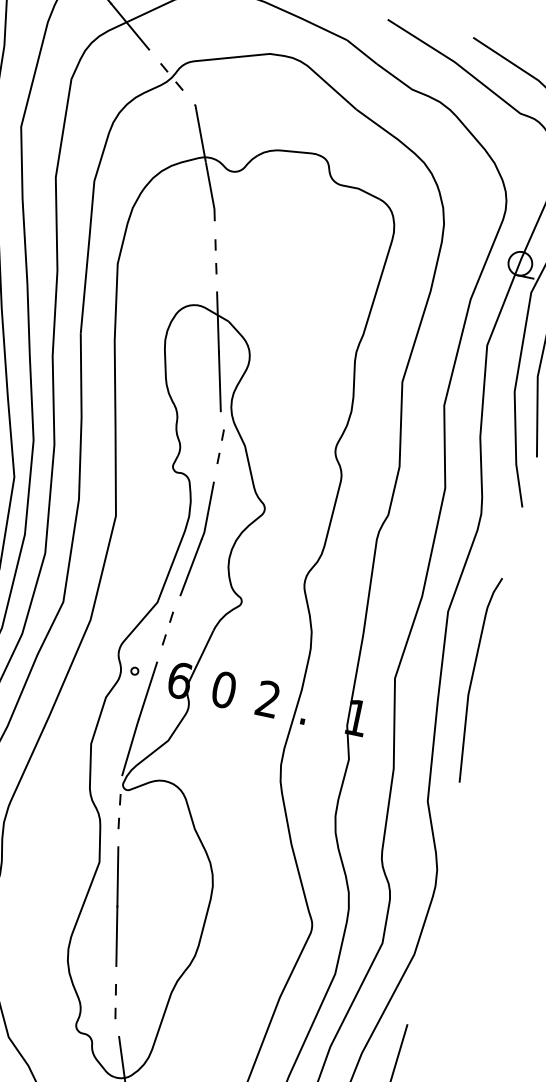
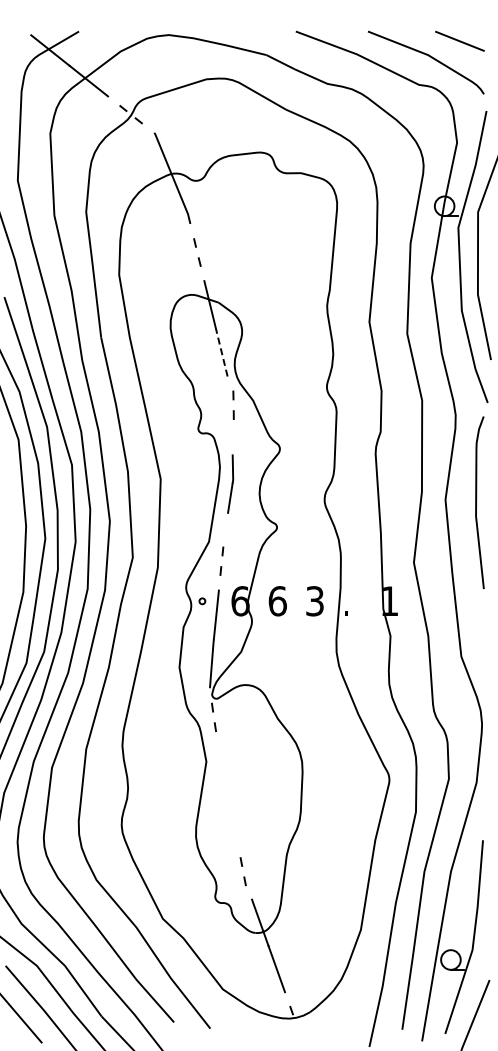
line: (219, 381) -> (221, 352), solid -> dashed
part: (197, 538) -> (230, 483), size x0.6
curve: (472, 678) -> (476, 502), moved
text: (223, 690) -> (277, 601), 0 -> 6
text: (267, 699) -> (314, 601), 2 -> 3
line: (117, 906) -> (228, 794), removed

